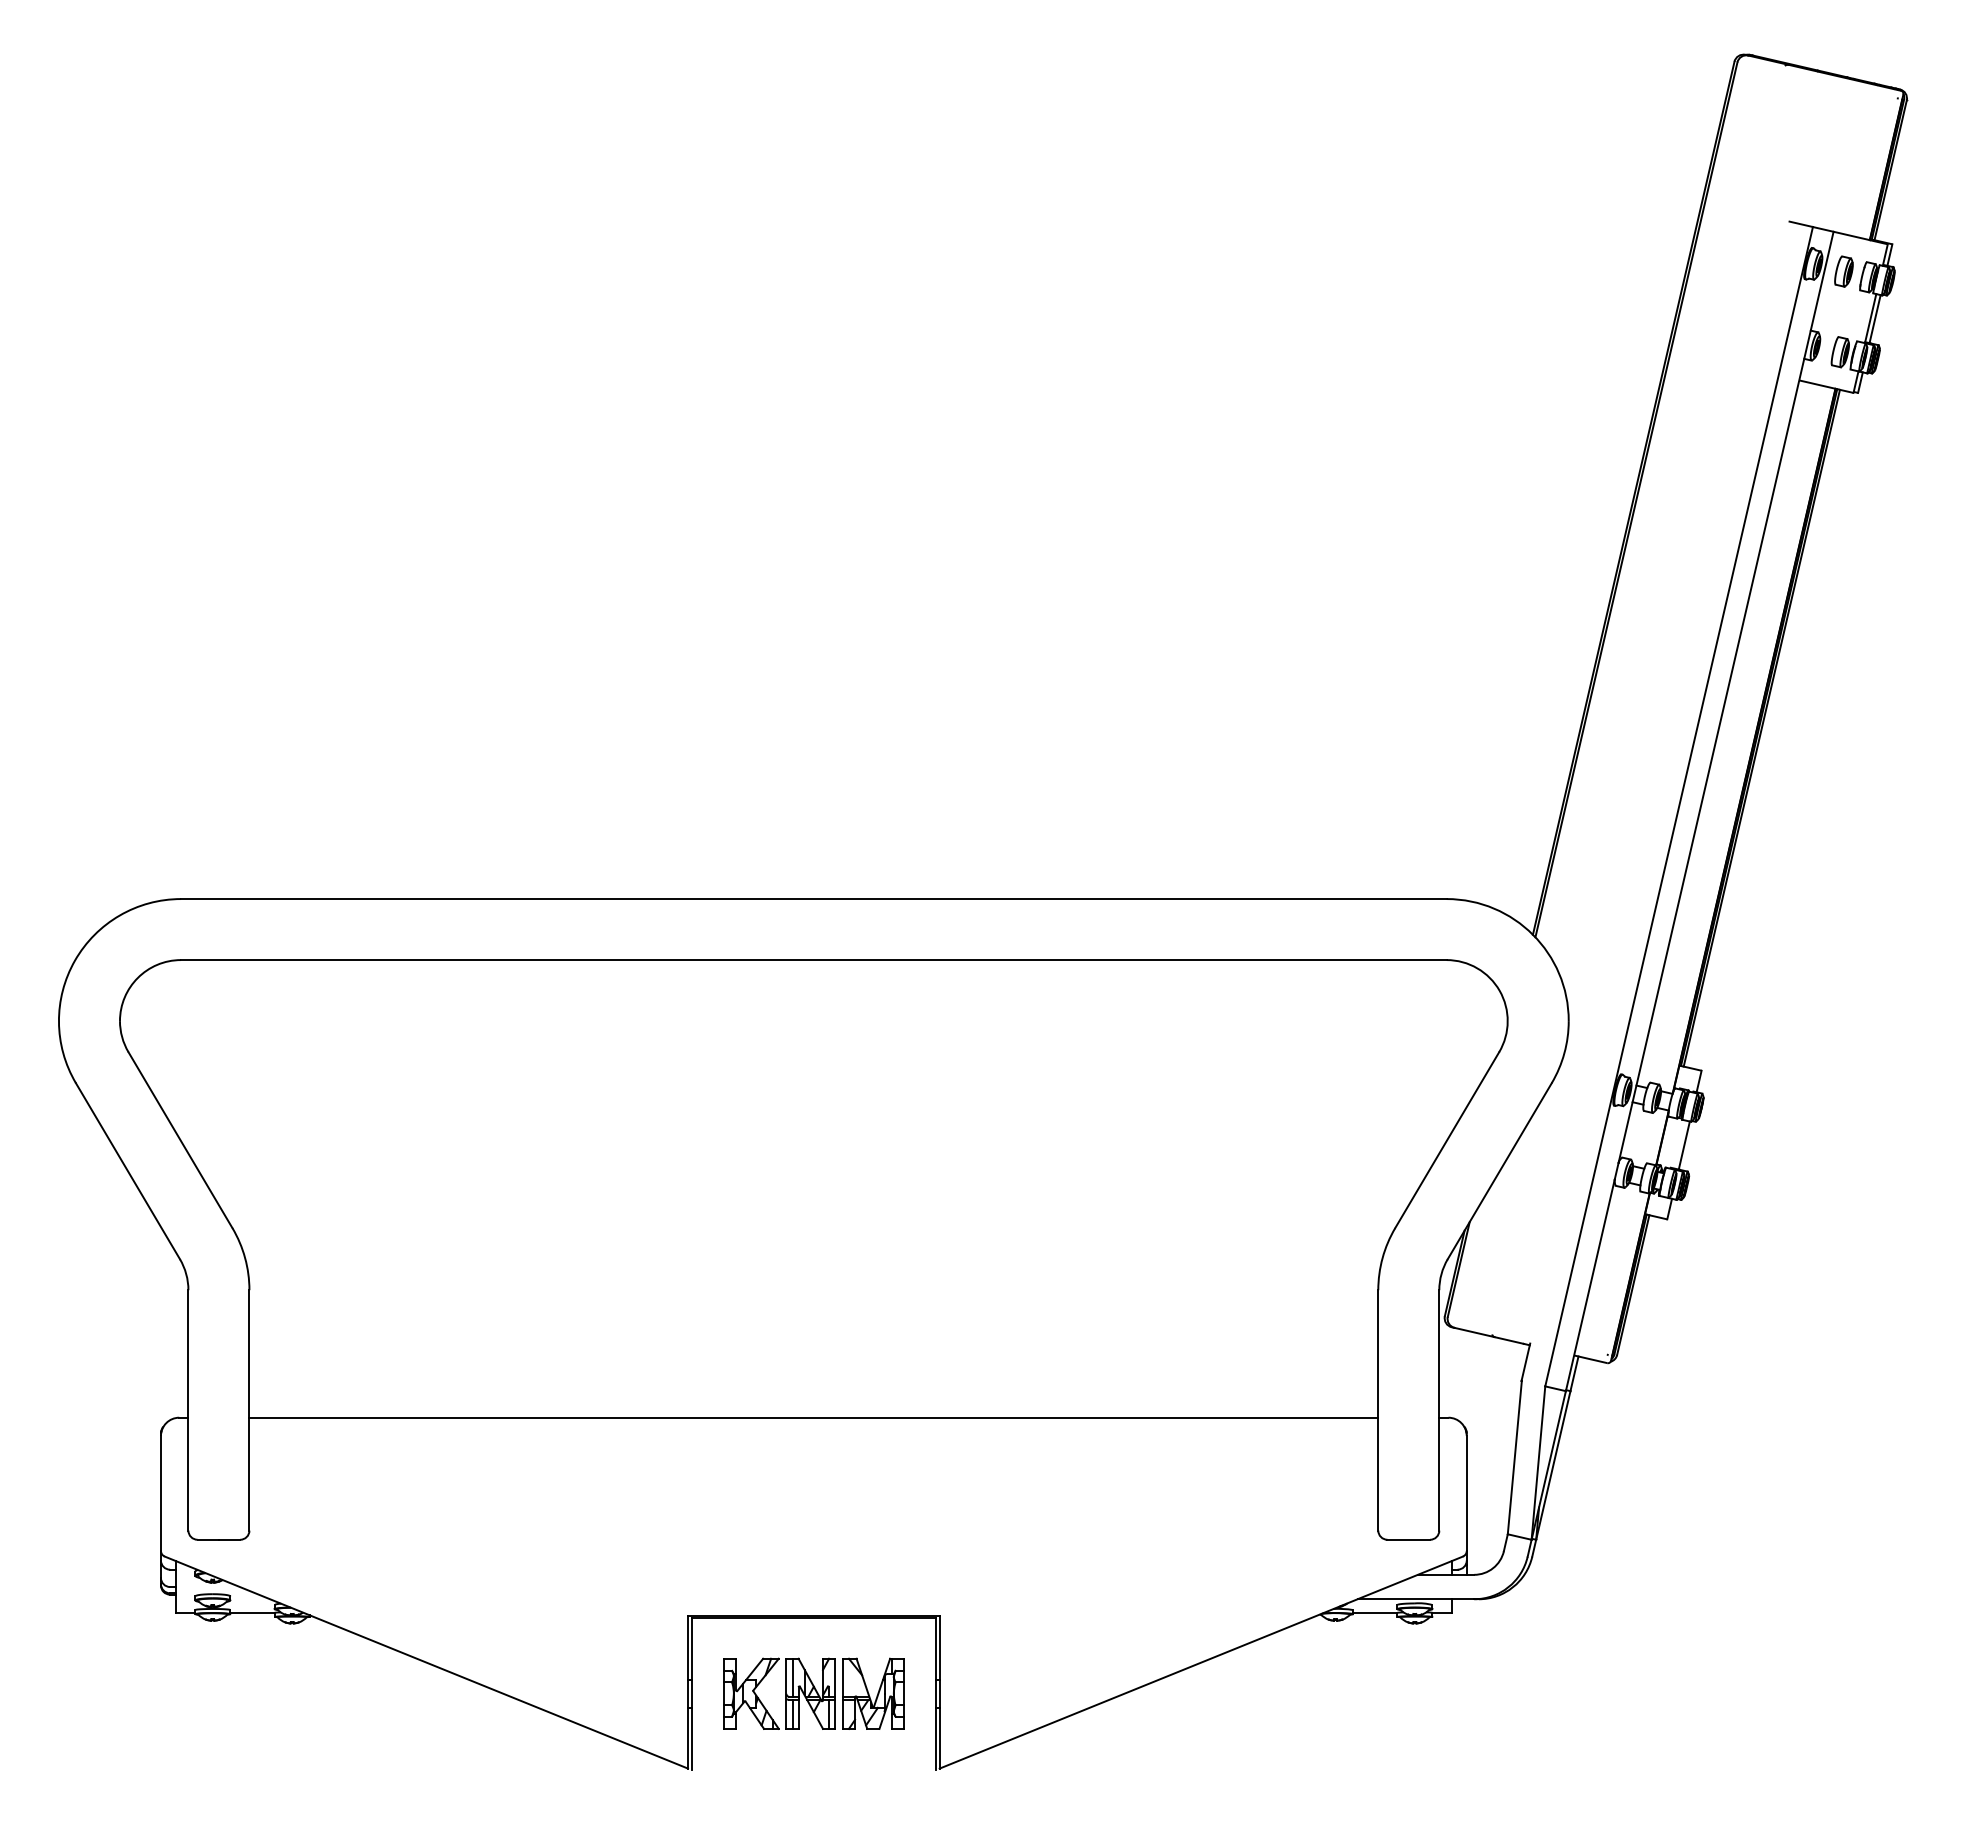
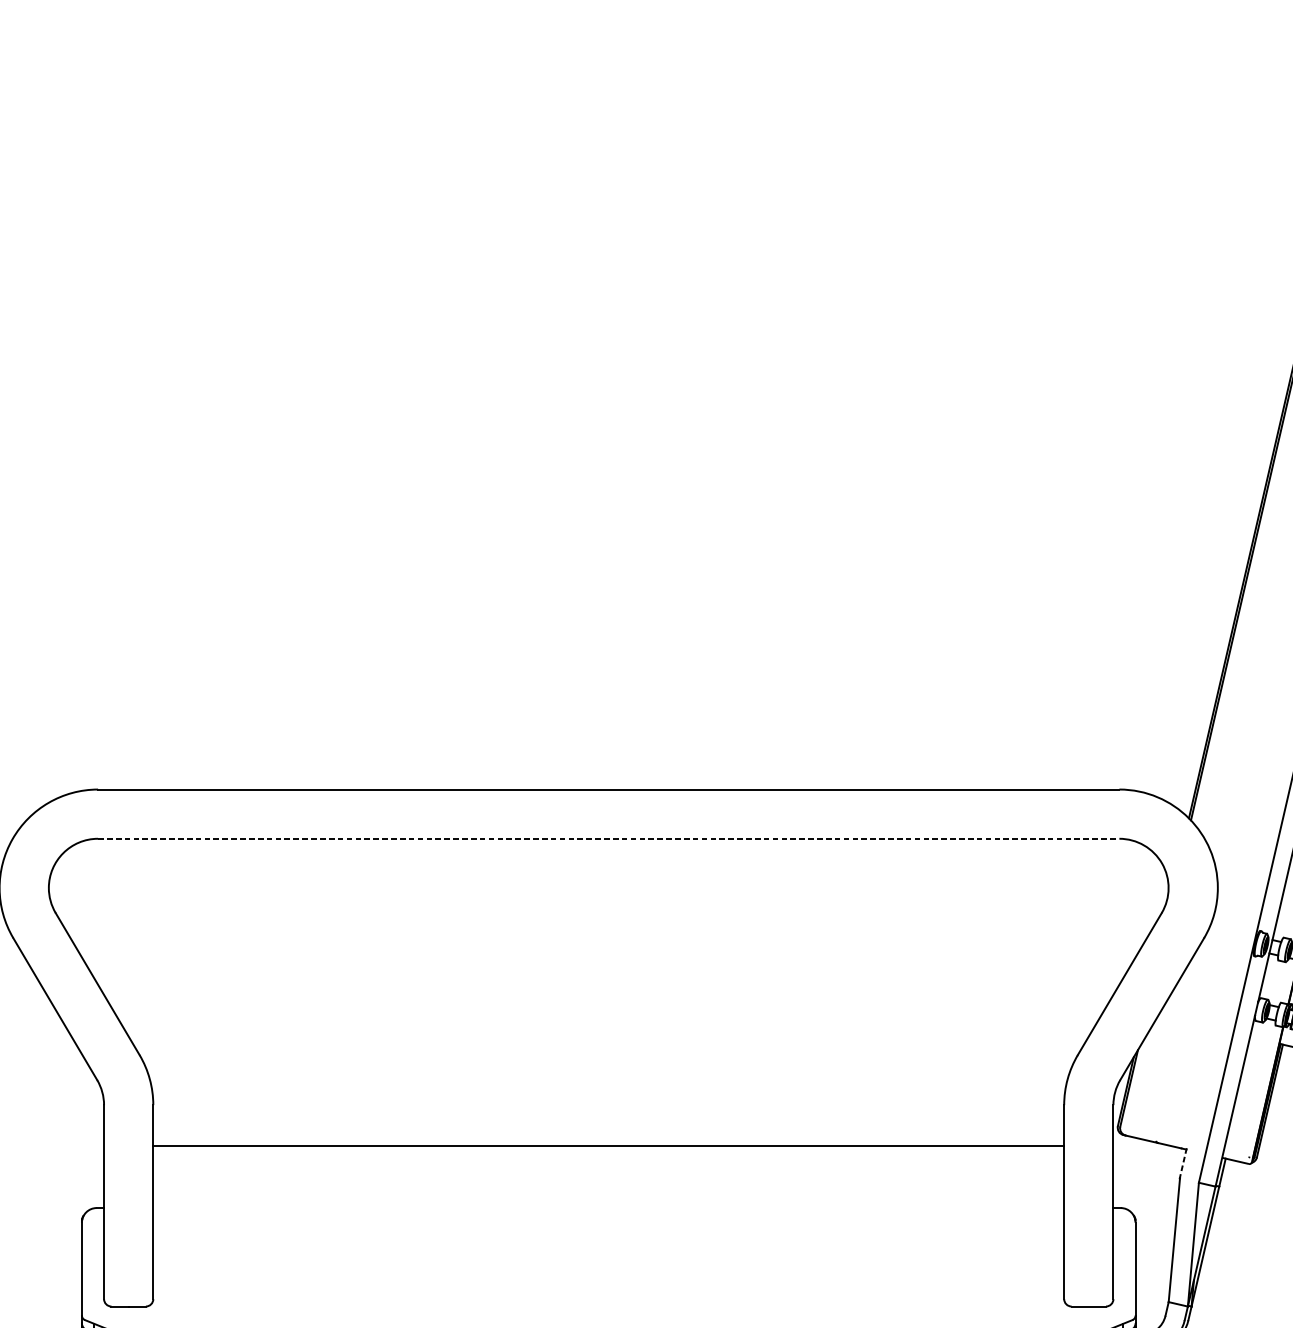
line: (813, 960) -> (608, 839), solid -> dashed
line: (1525, 1362) -> (1182, 1163), solid -> dashed
line: (813, 1417) -> (608, 1145), moved

